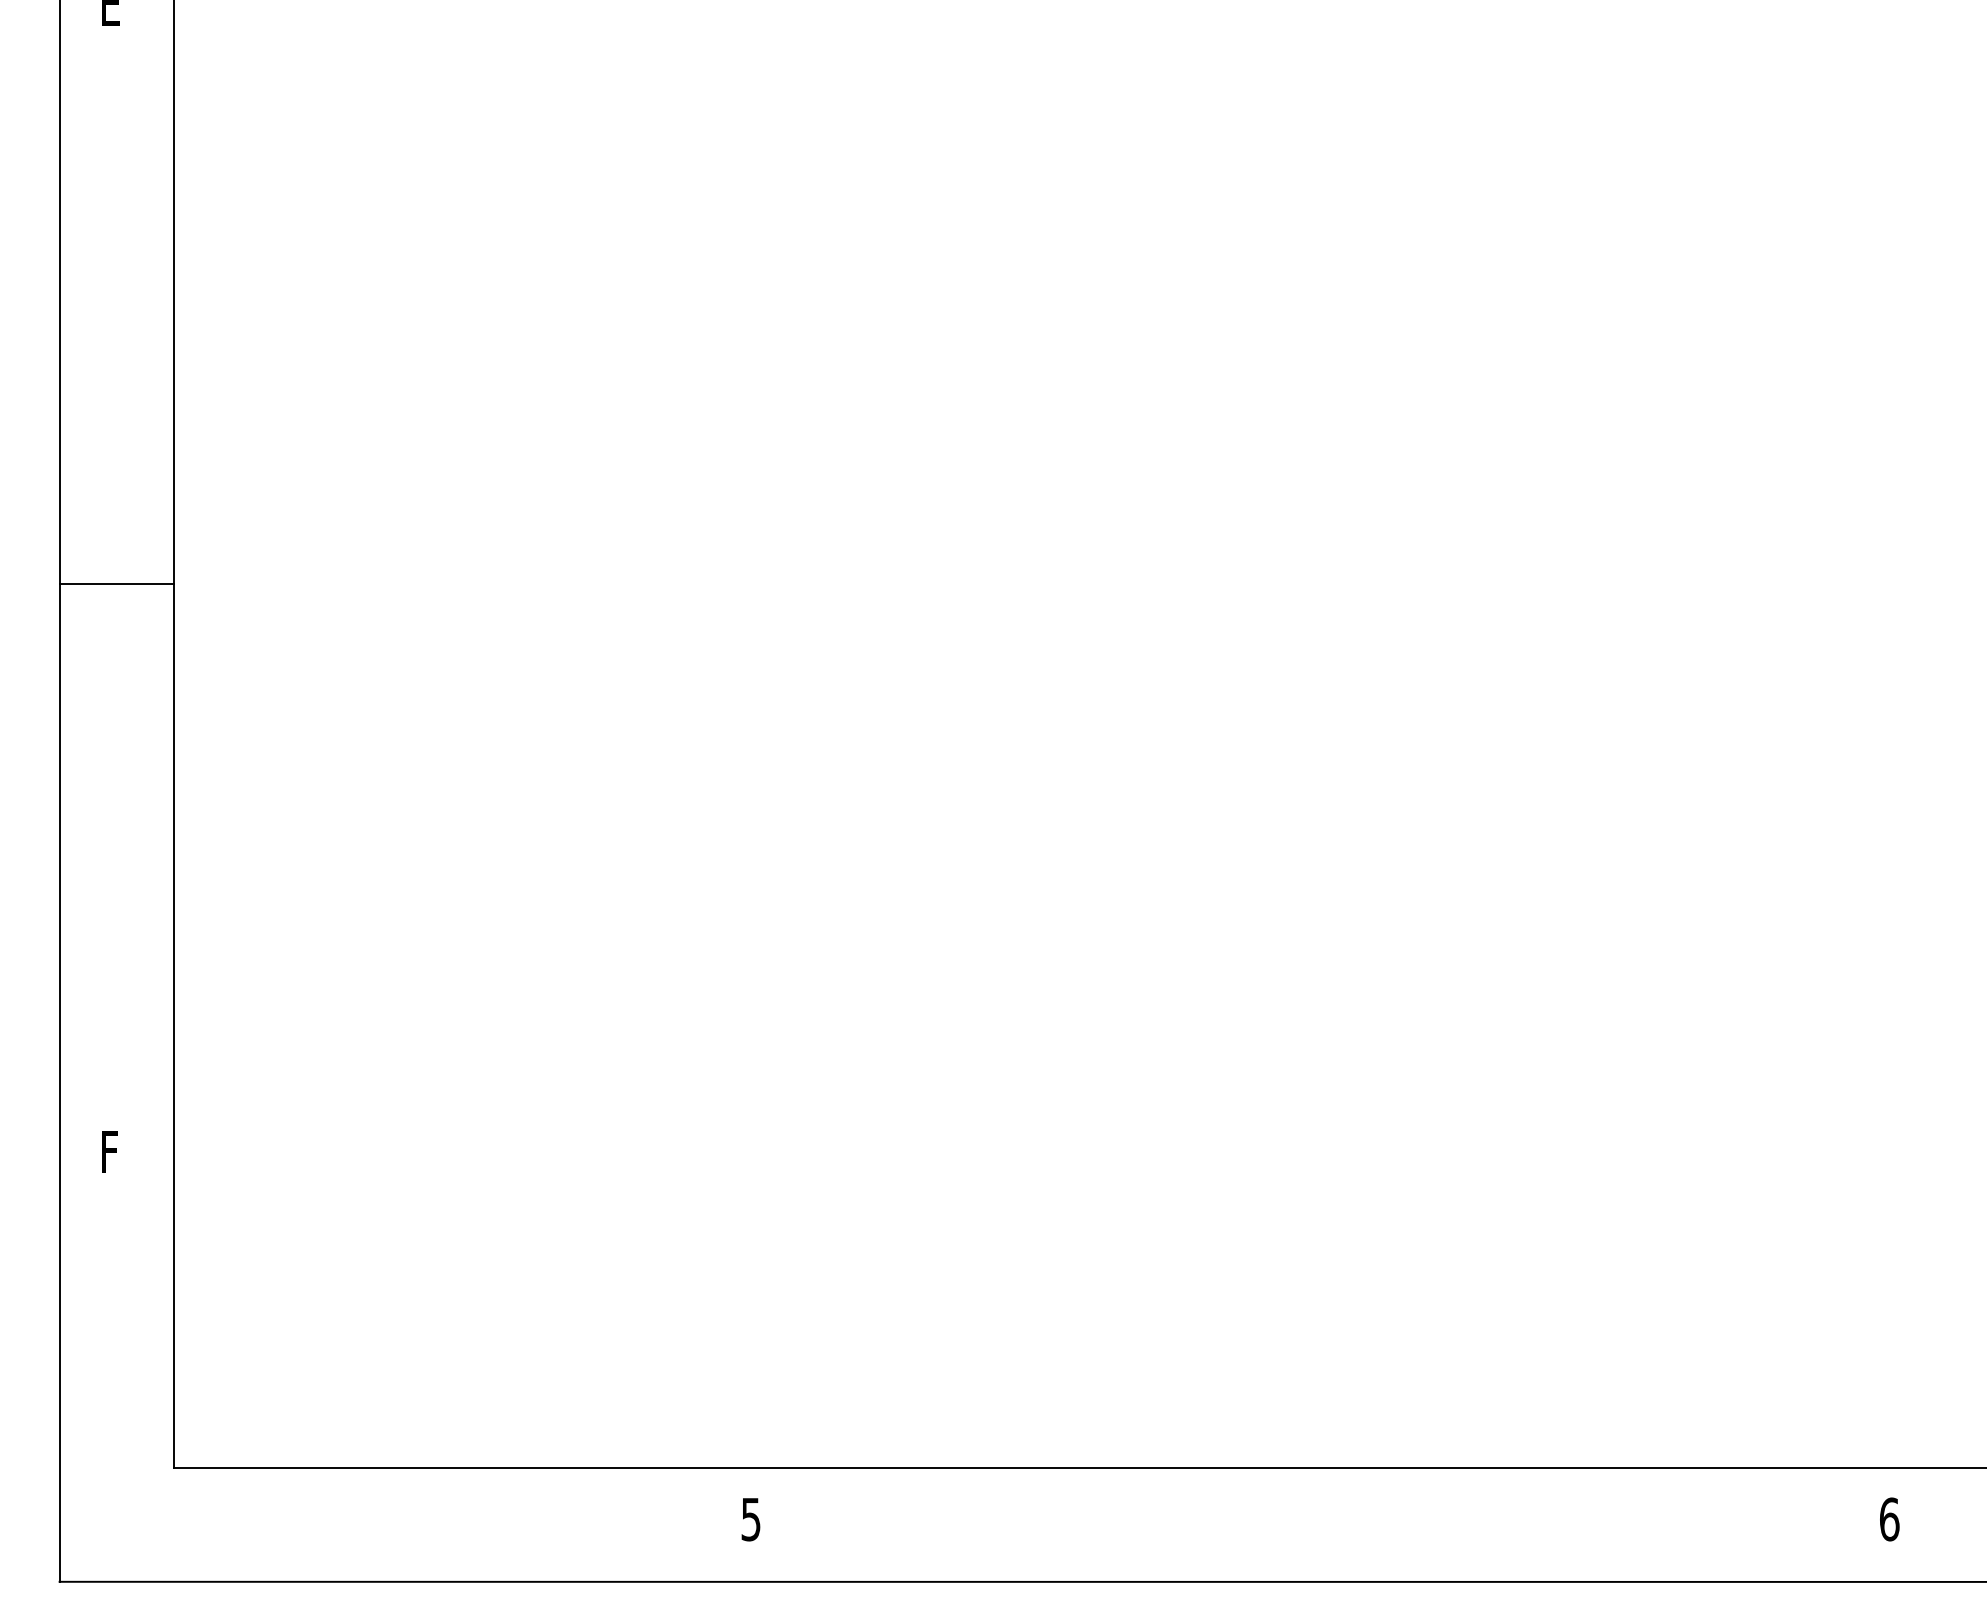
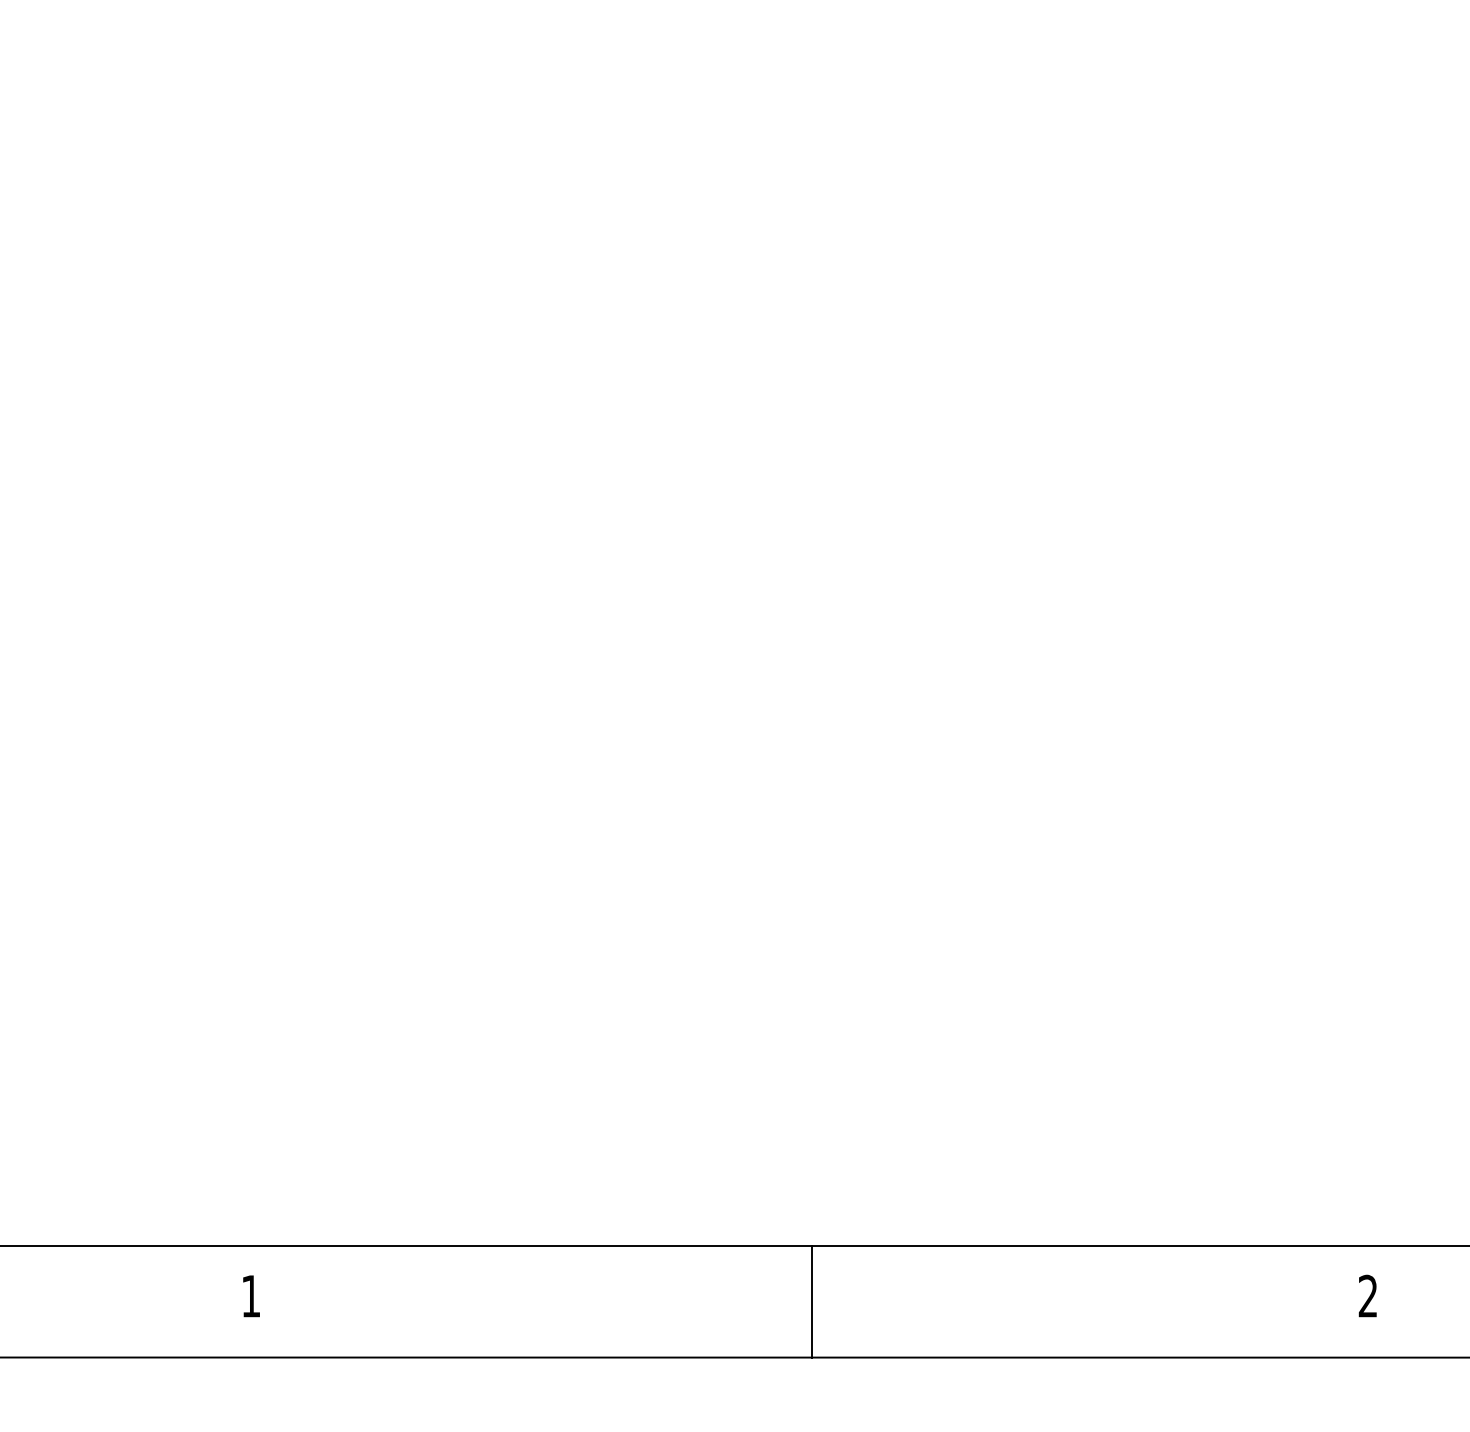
text: (750, 1519) -> (250, 1296), 5 -> 1
text: (1889, 1519) -> (1368, 1296), 6 -> 2
line: (1322, 1524) -> (811, 1301), added

